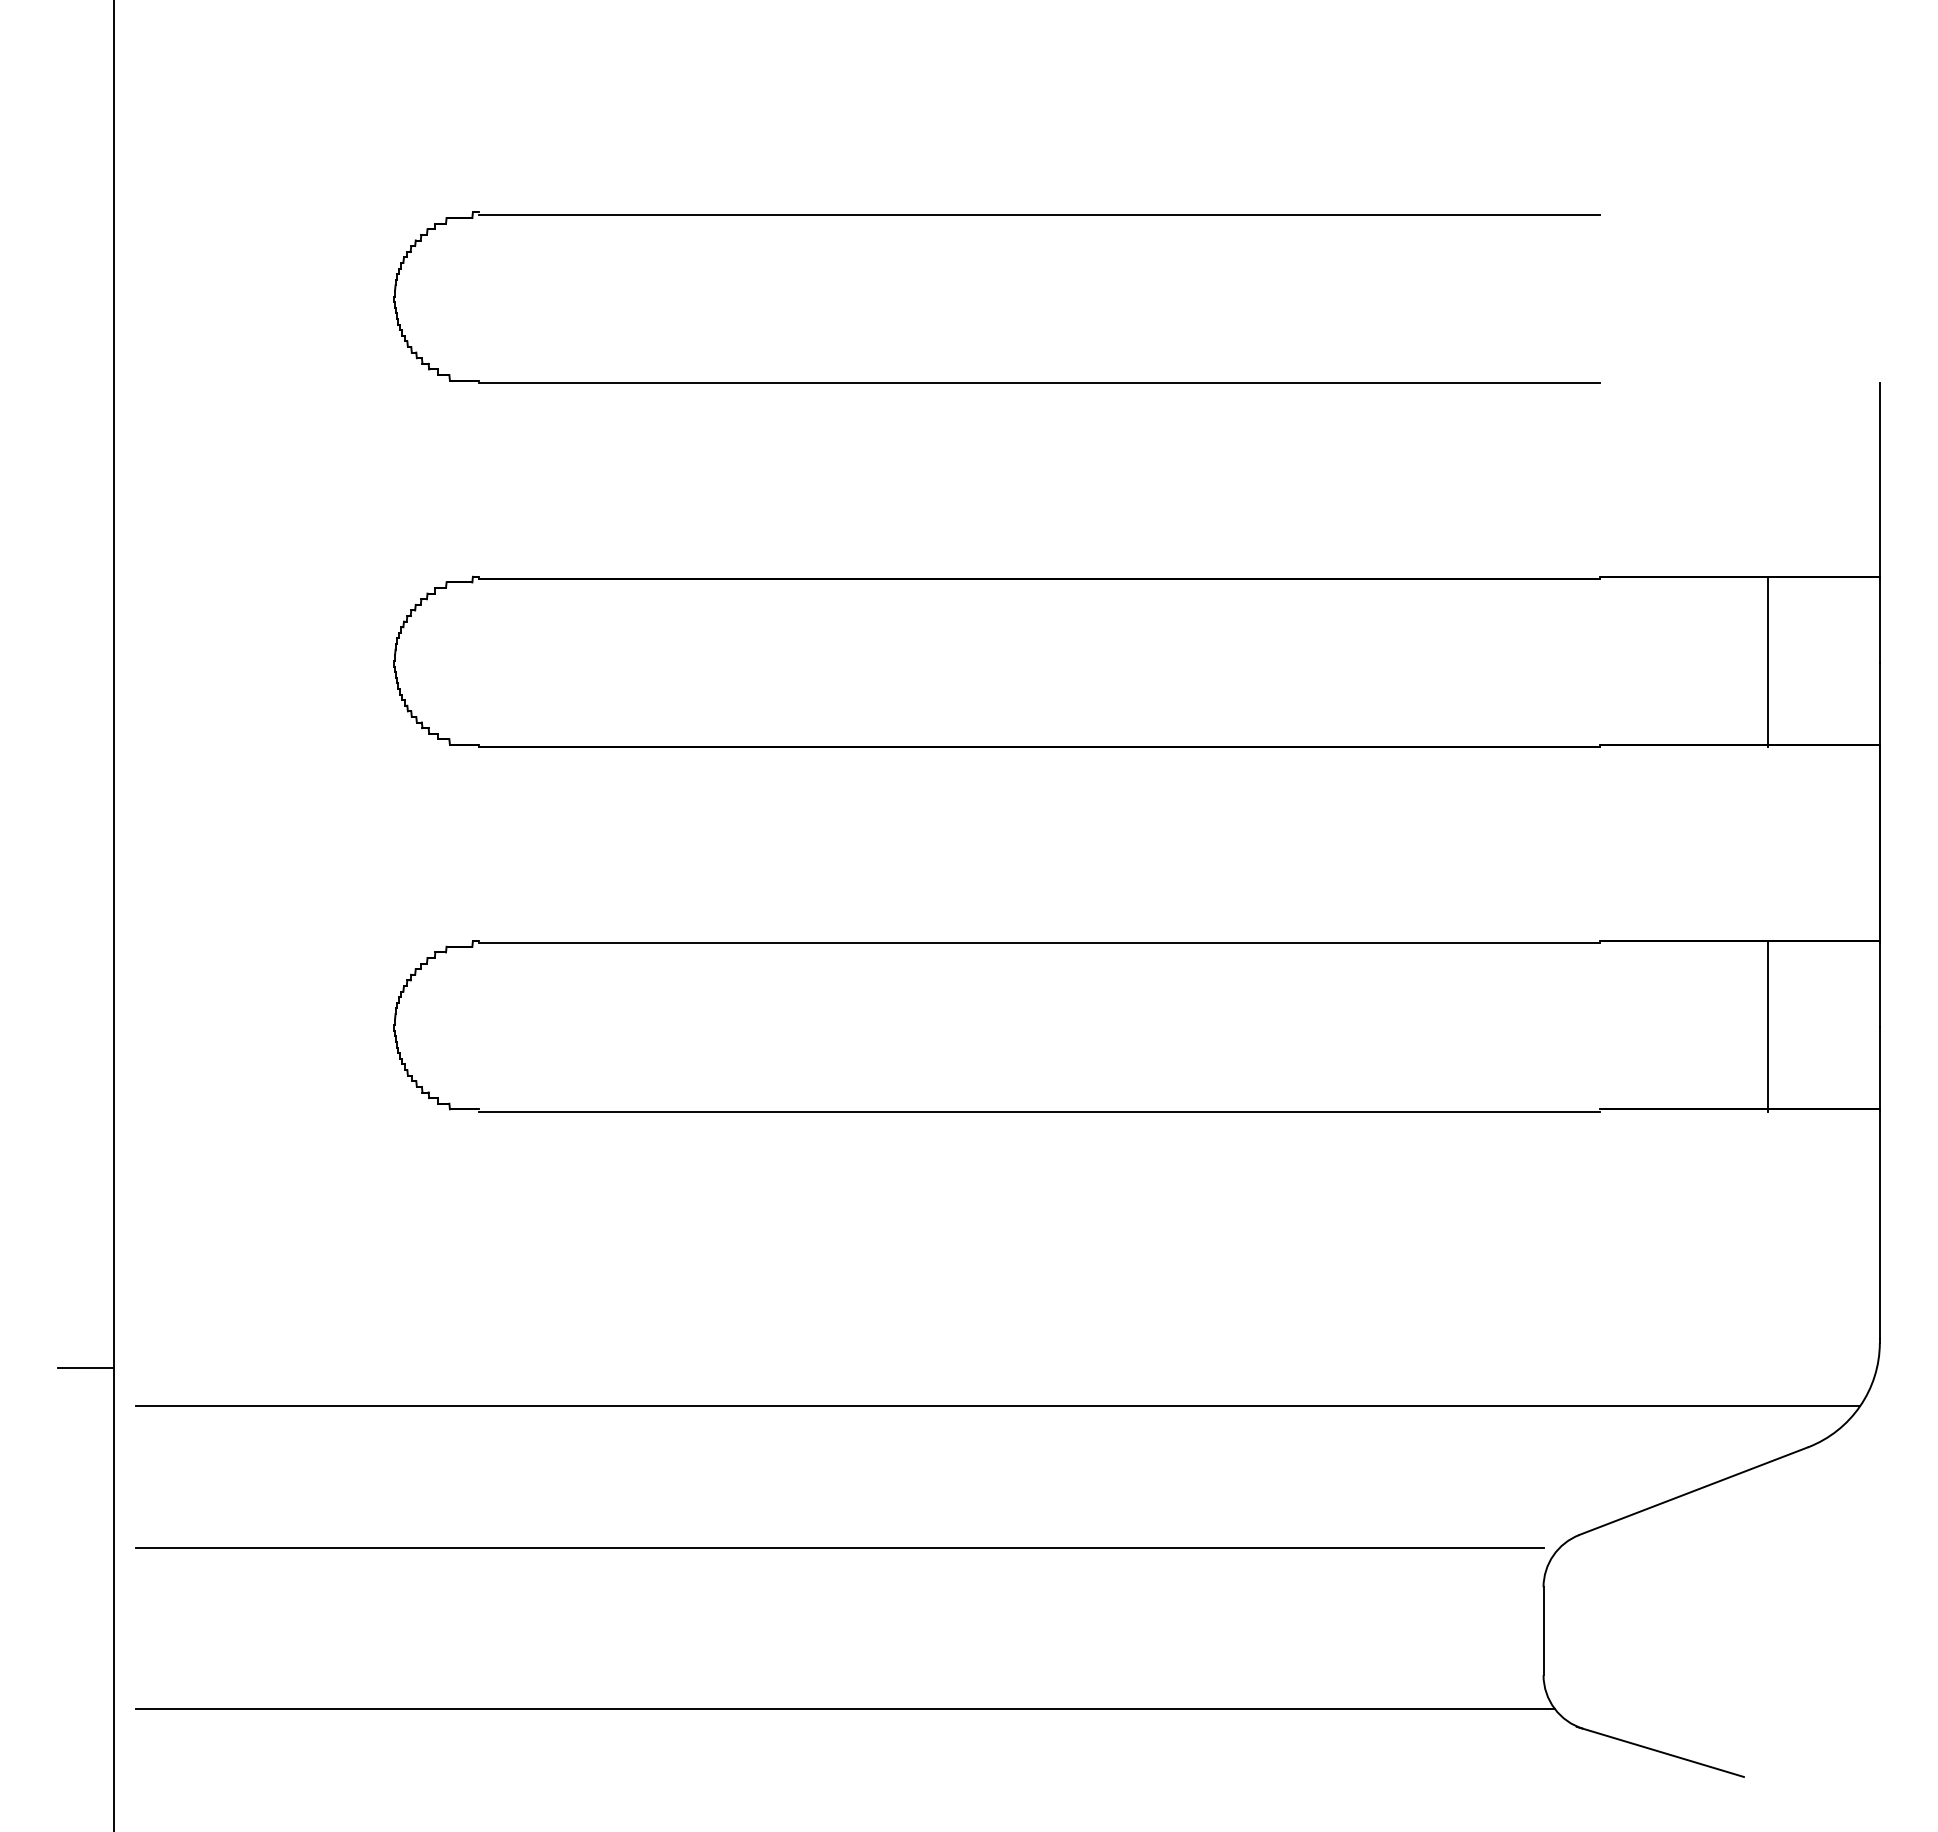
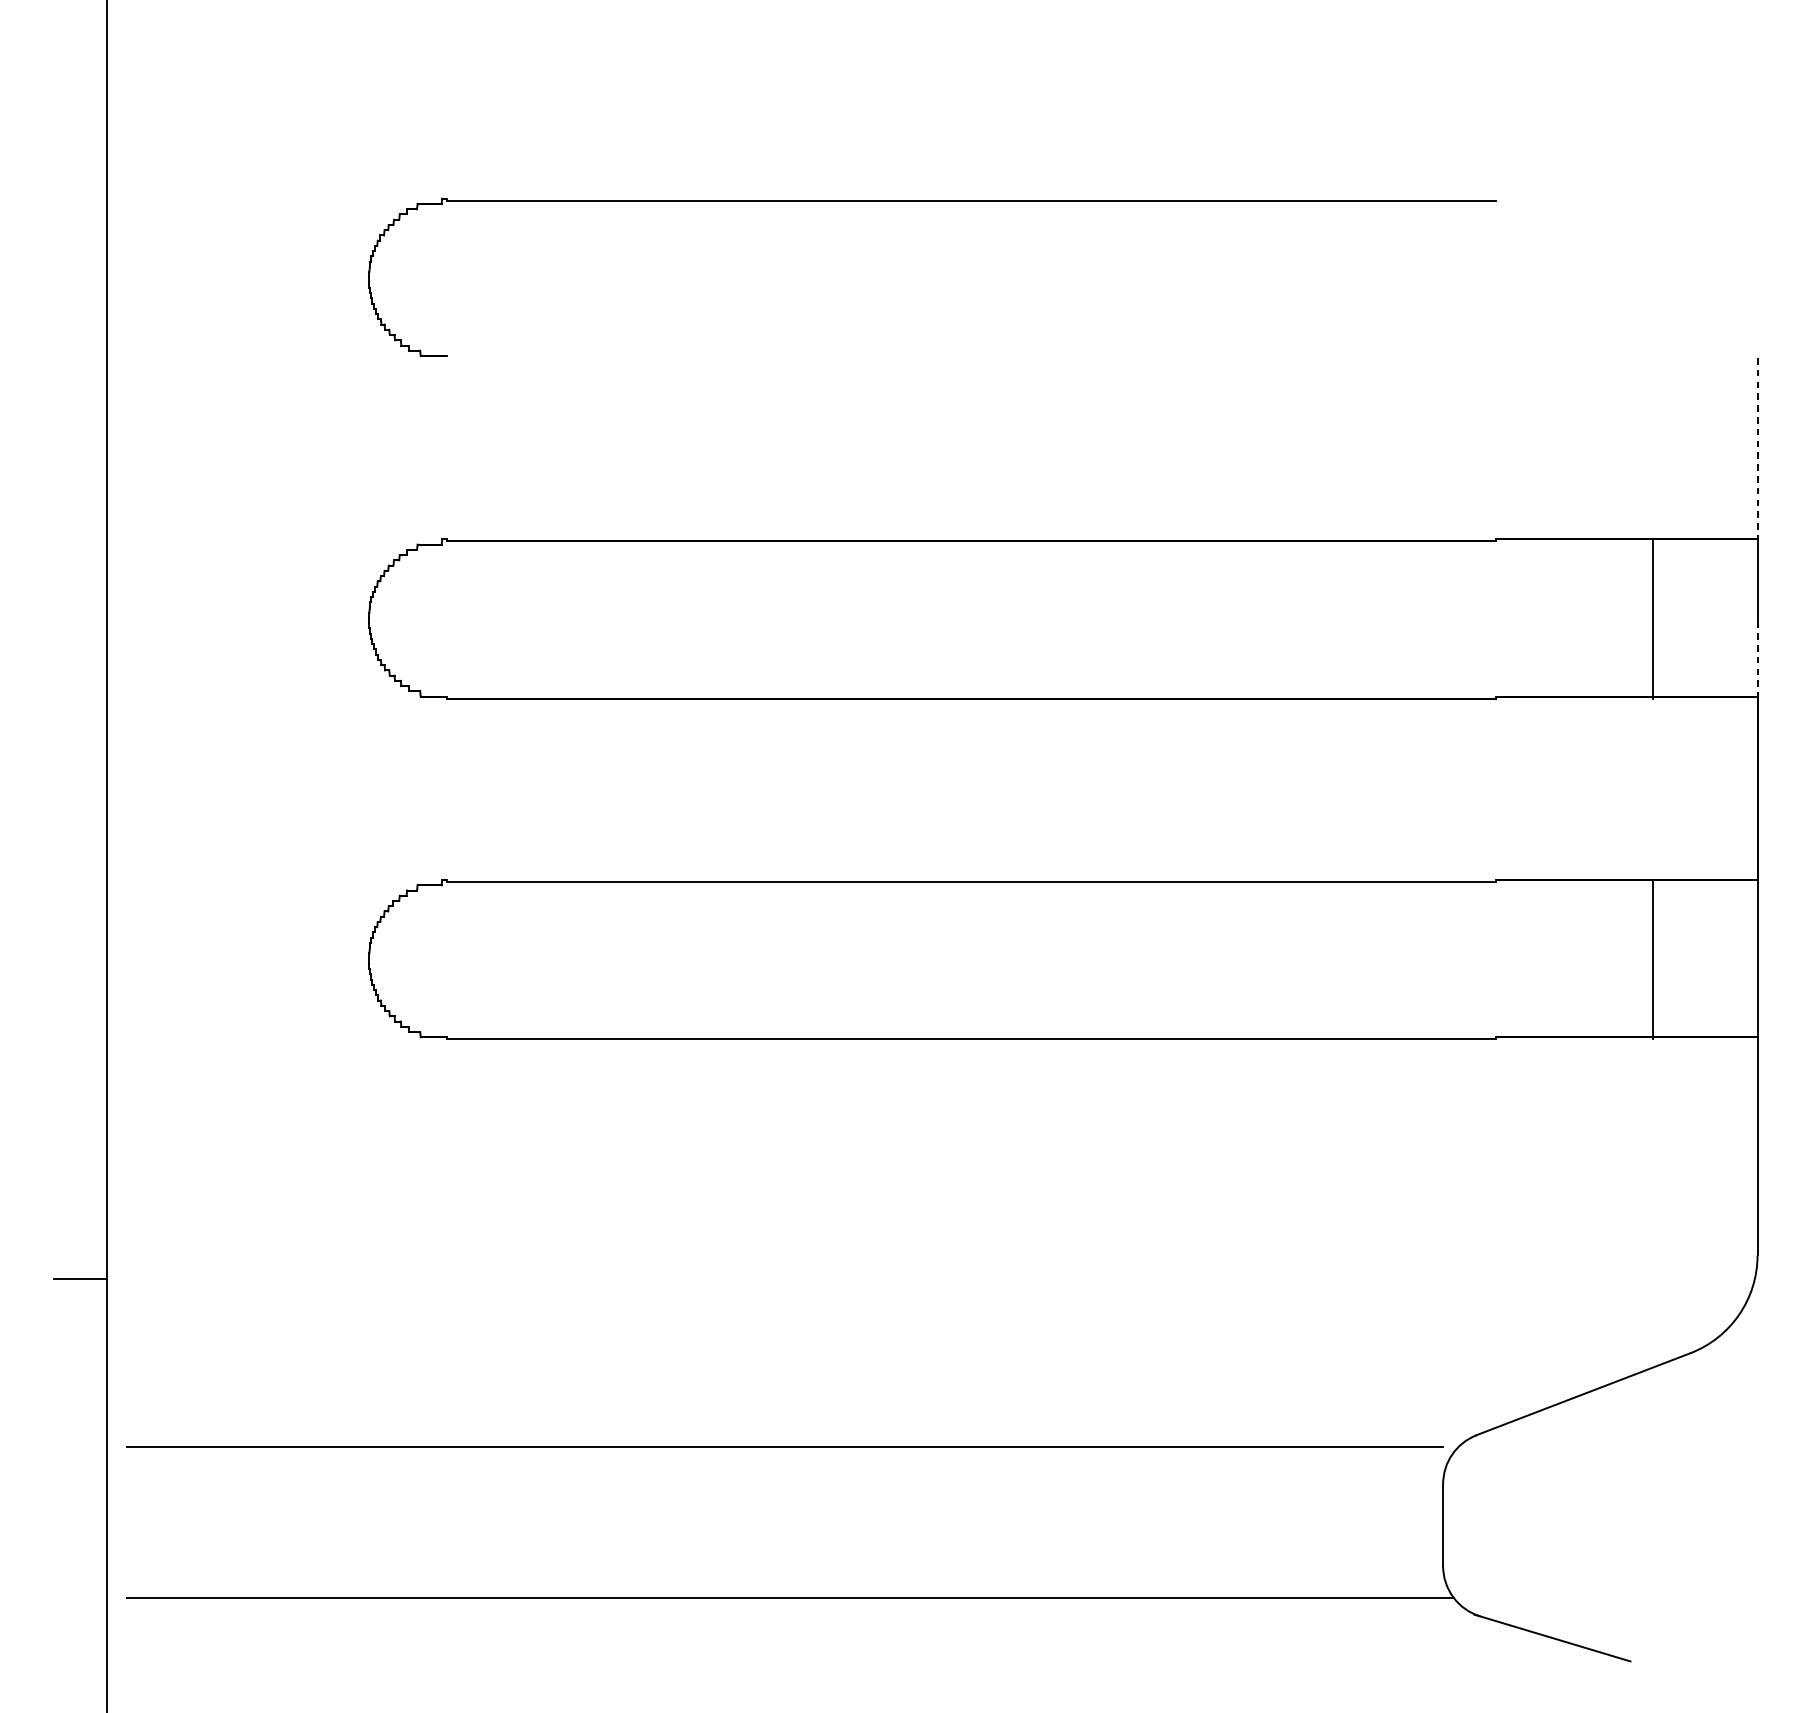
line: (1038, 382) -> (970, 357), removed
line: (1879, 480) -> (1757, 449), solid -> dashed
line: (1879, 704) -> (1757, 658), solid -> dashed
line: (997, 1406) -> (932, 1315), removed

